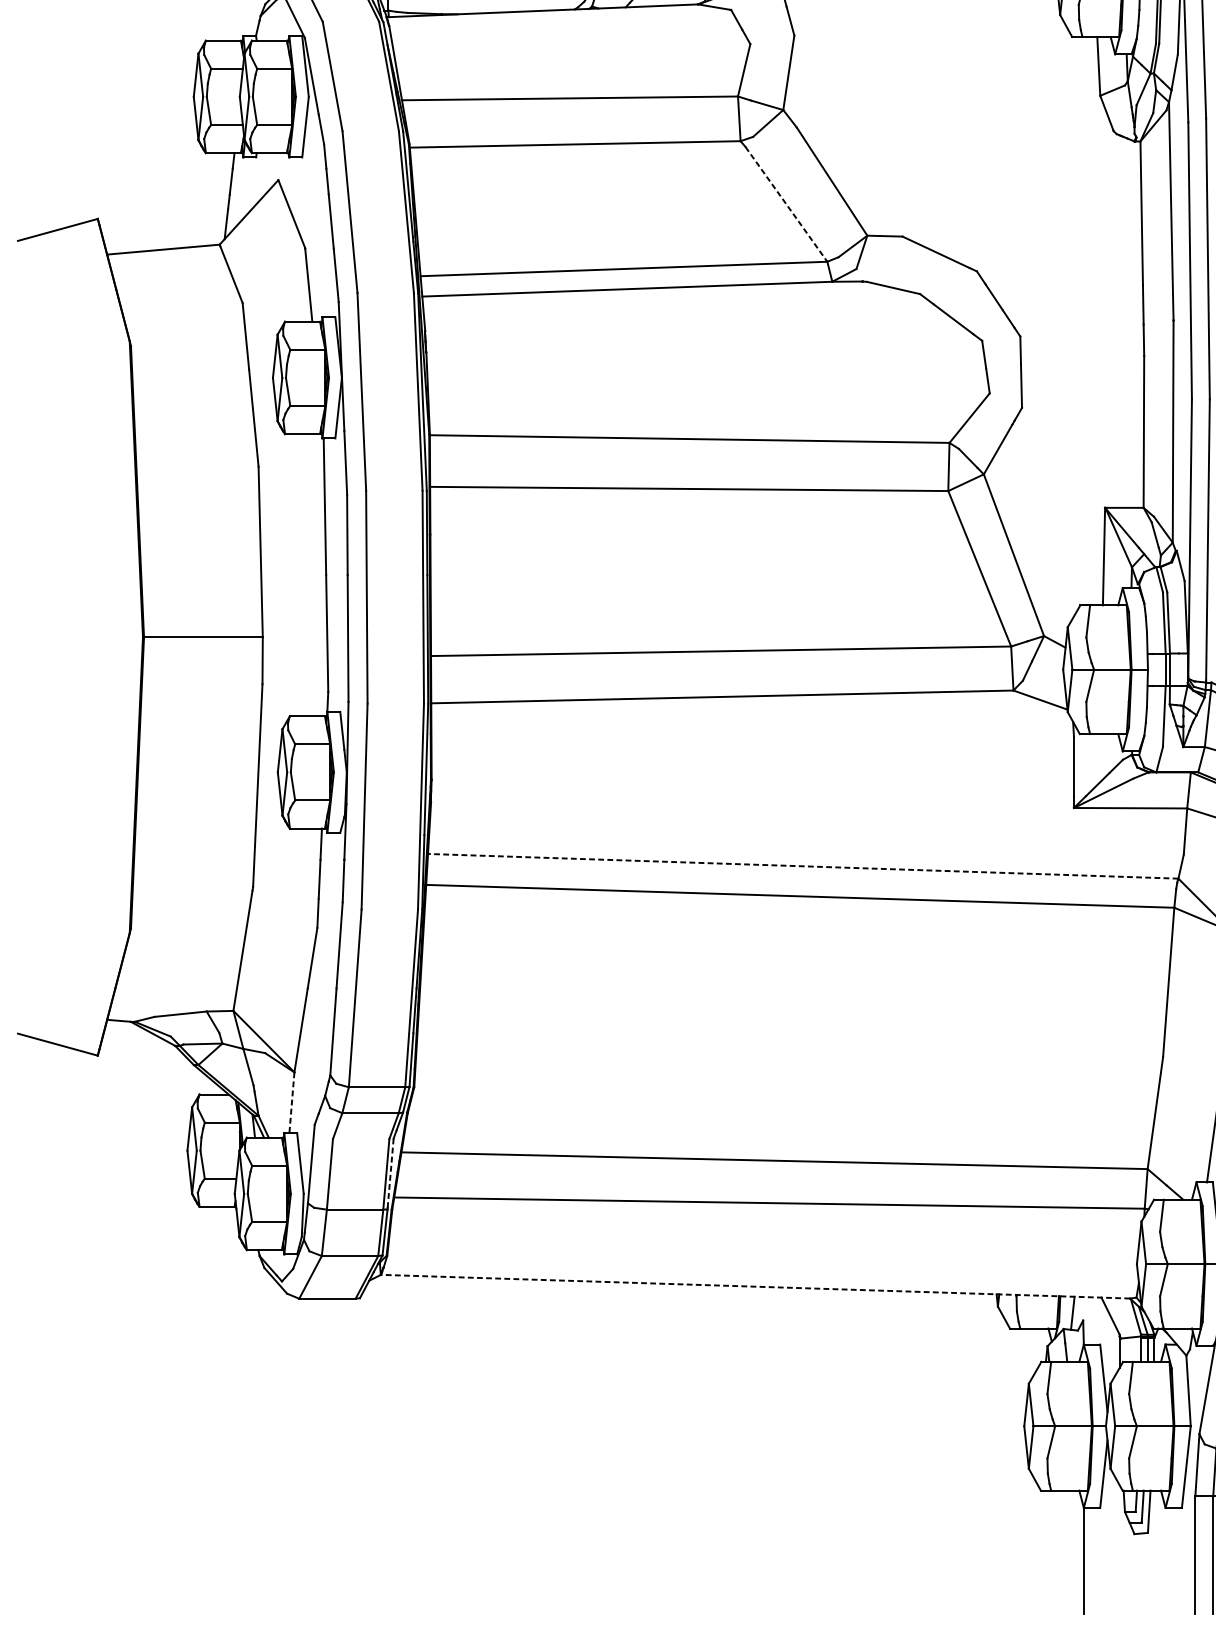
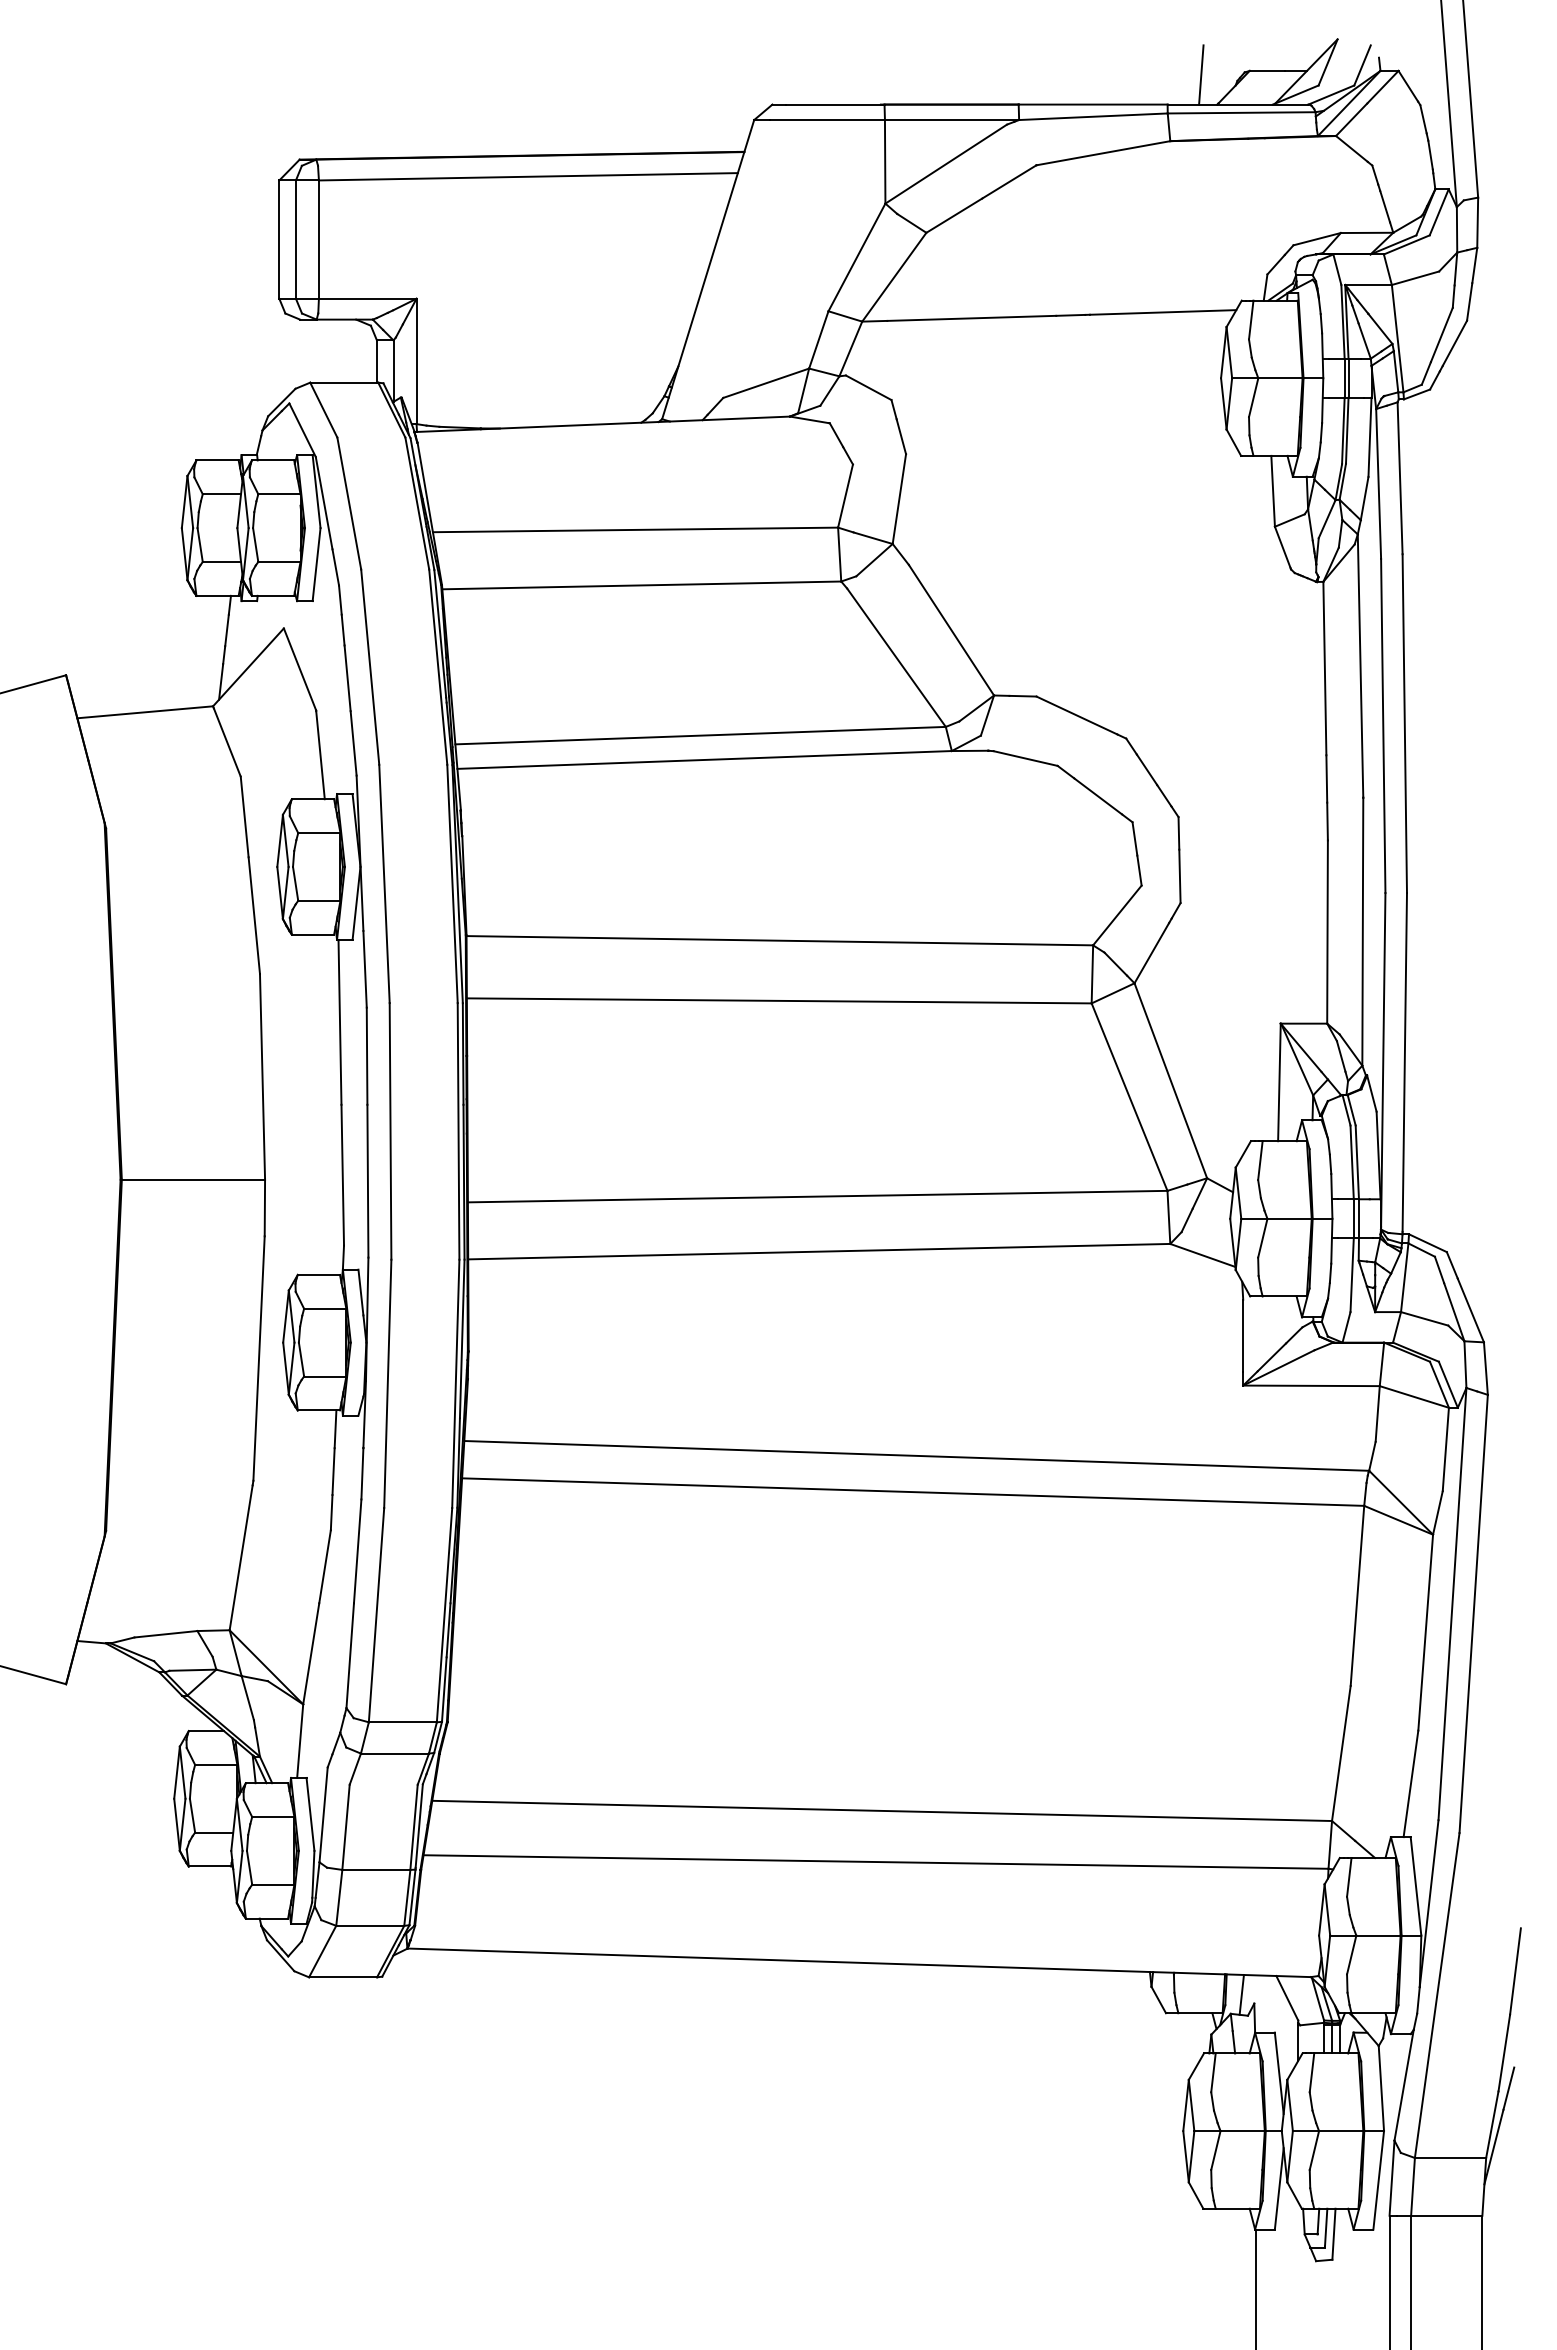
line: (786, 205) -> (896, 658), dashed -> solid
line: (803, 865) -> (916, 1455), dashed -> solid
line: (292, 1103) -> (300, 1741), dashed -> solid
line: (390, 1173) -> (419, 1826), dashed -> solid
line: (755, 1286) -> (859, 1962), dashed -> solid

